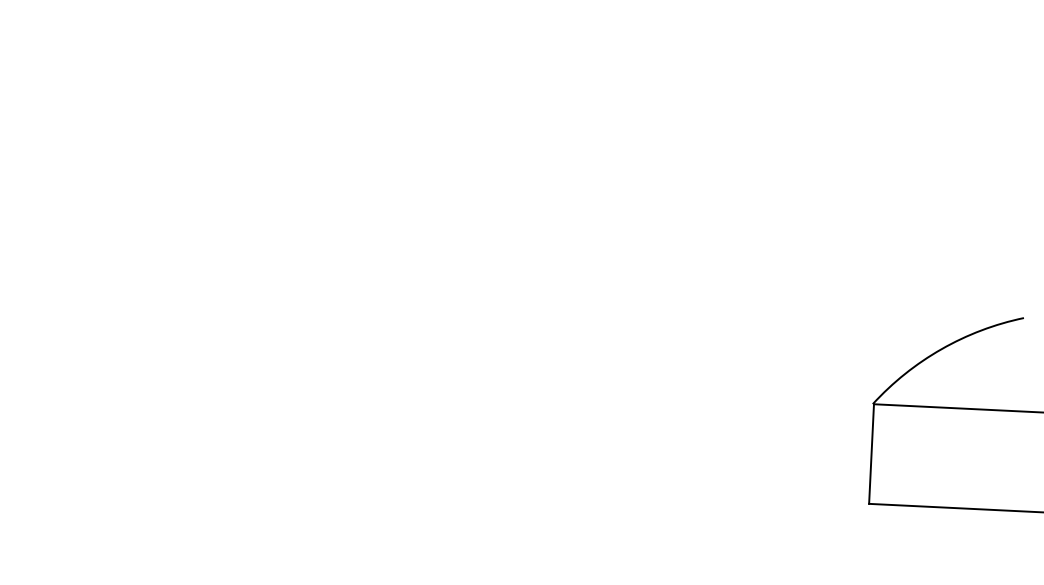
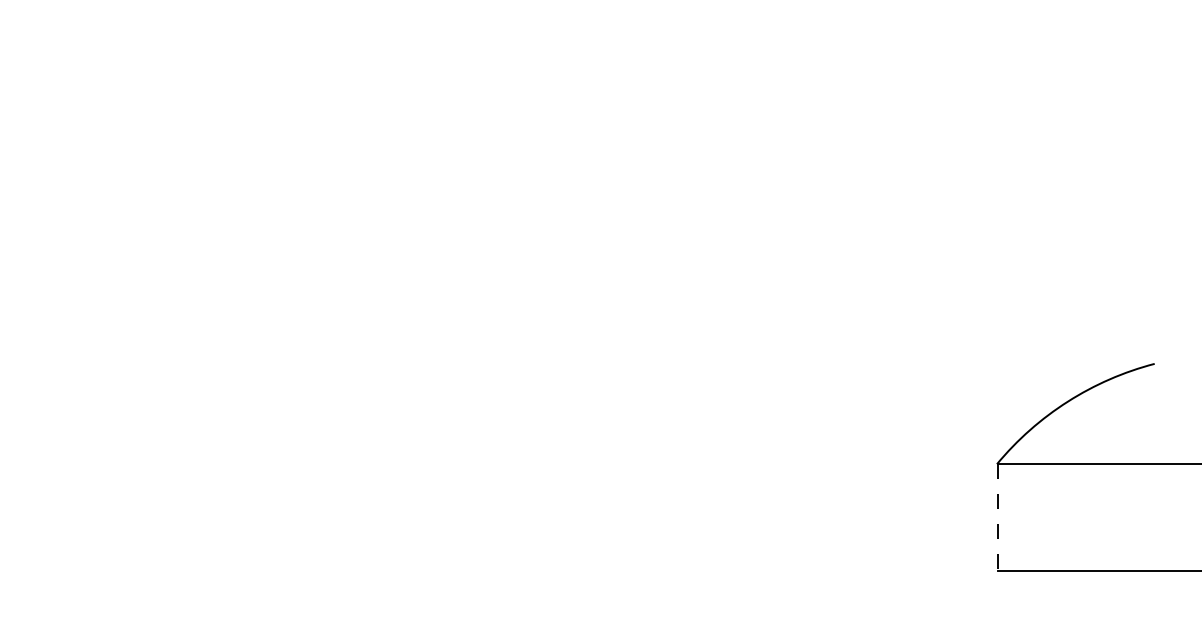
line: (871, 453) -> (998, 517), solid -> dashed

